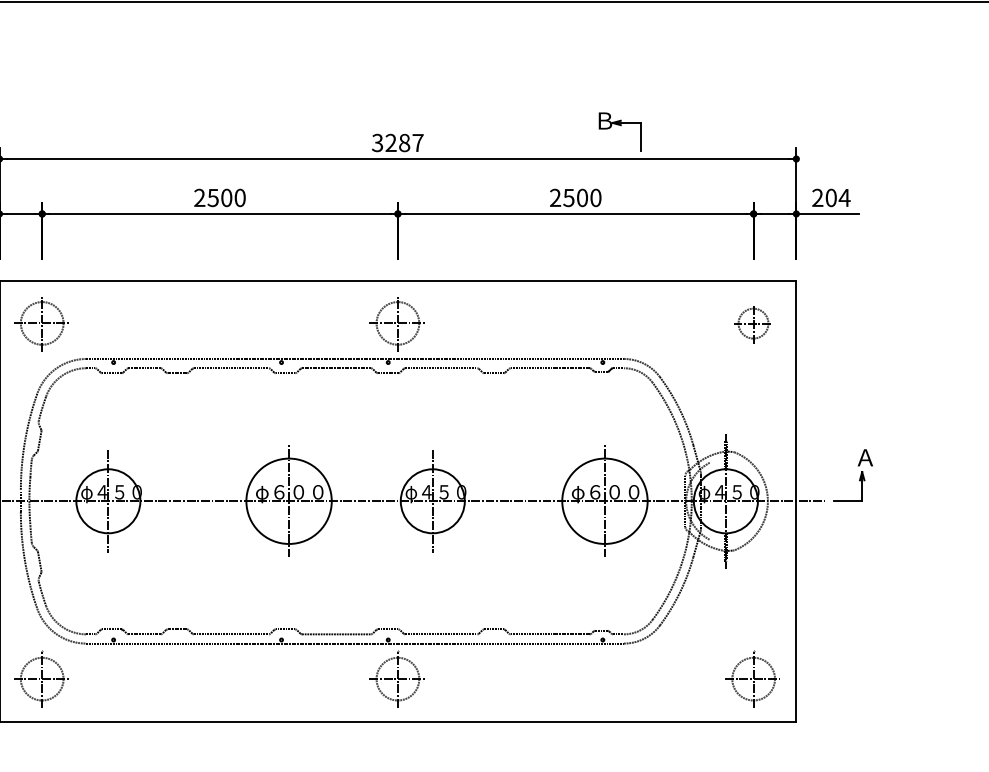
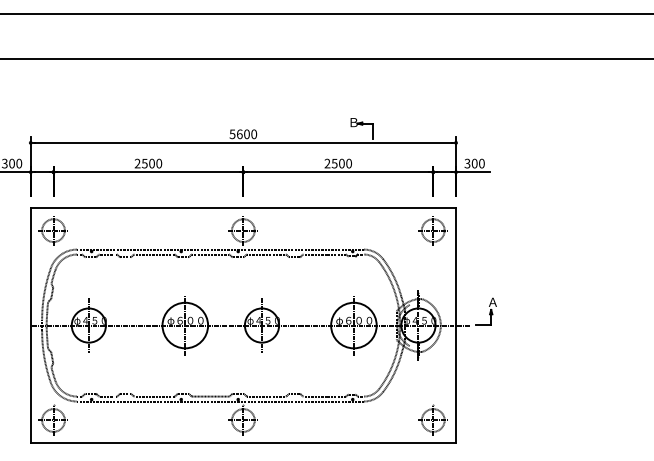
text: (398, 143) -> (243, 134), 3287 -> 5600
text: (830, 197) -> (474, 163), 204 -> 300
part: (752, 323) -> (432, 230), size x1.43

